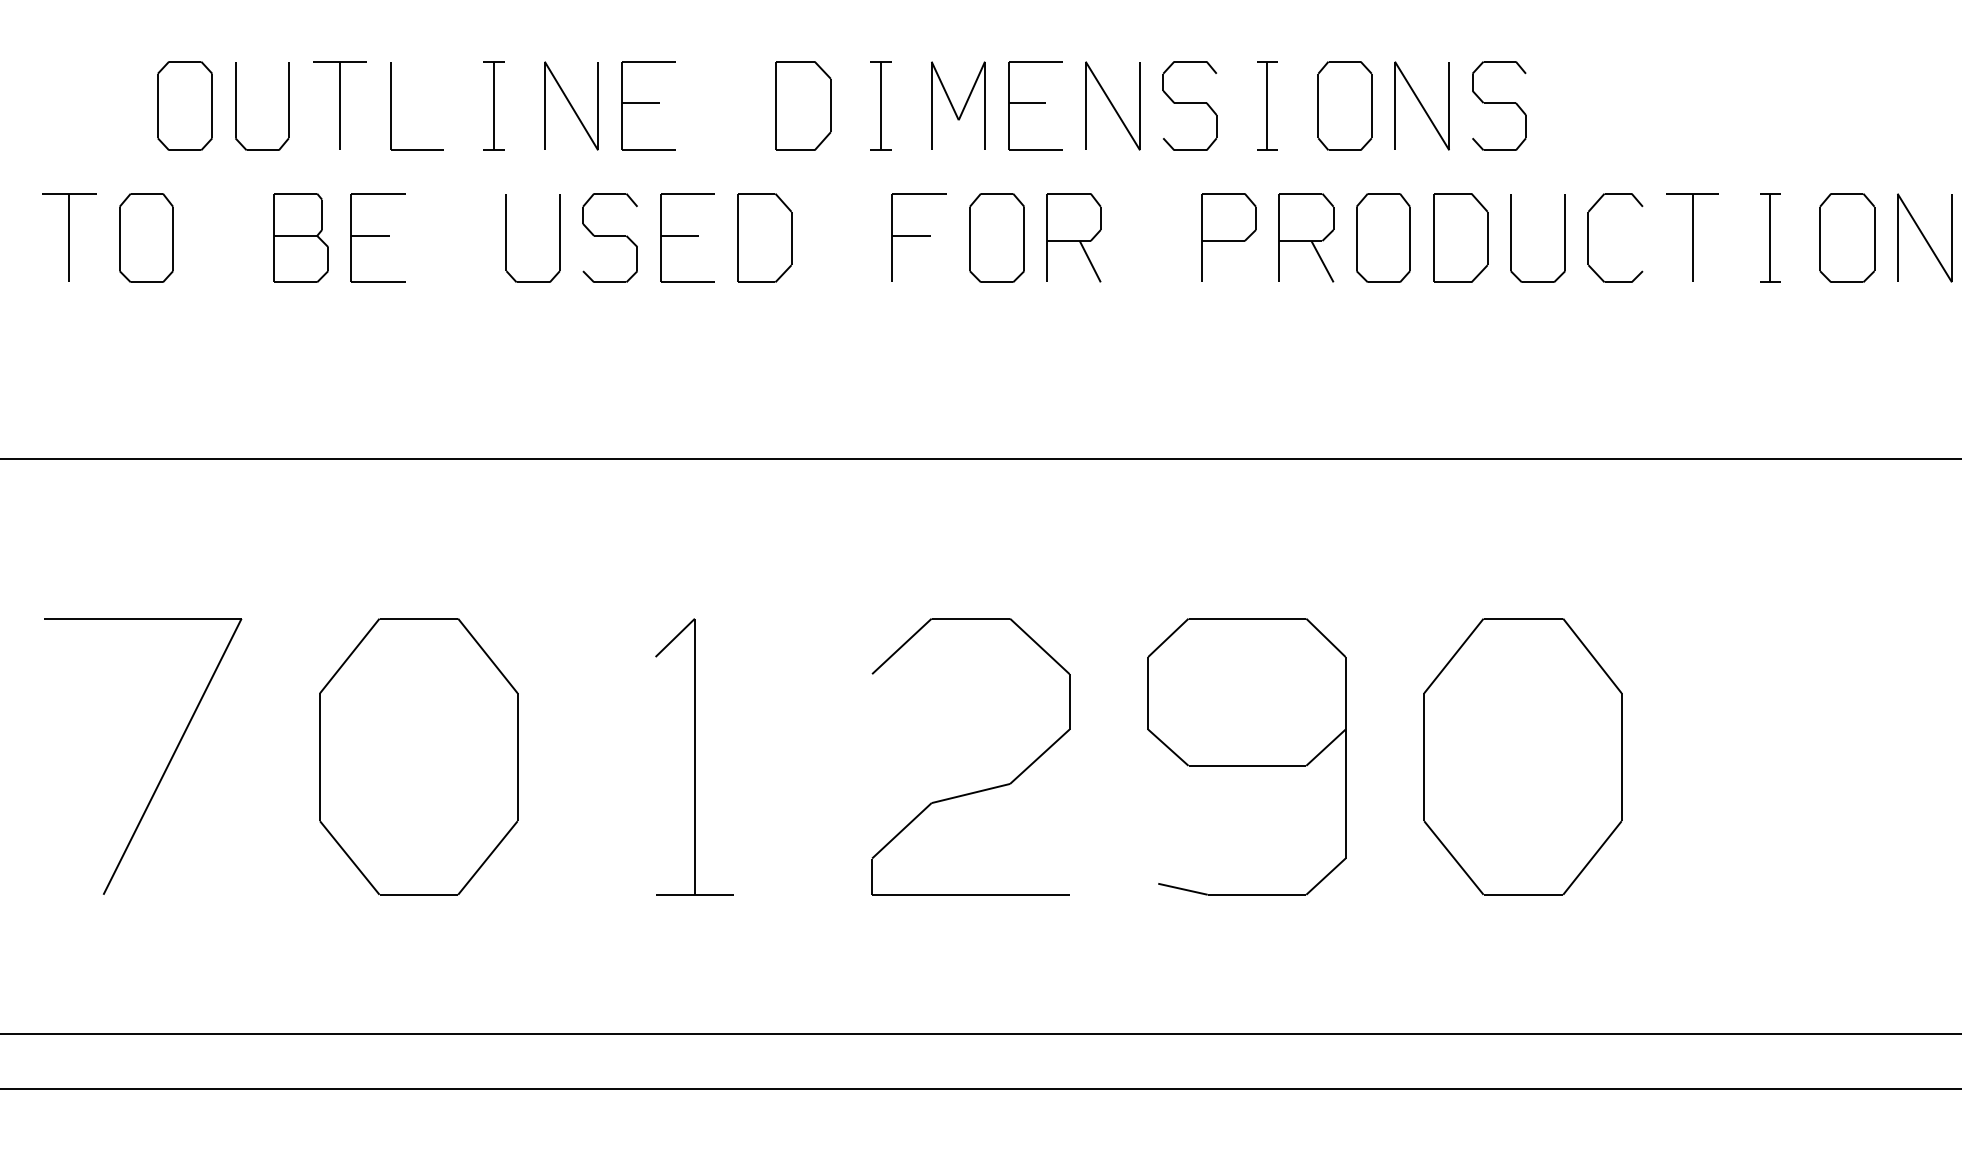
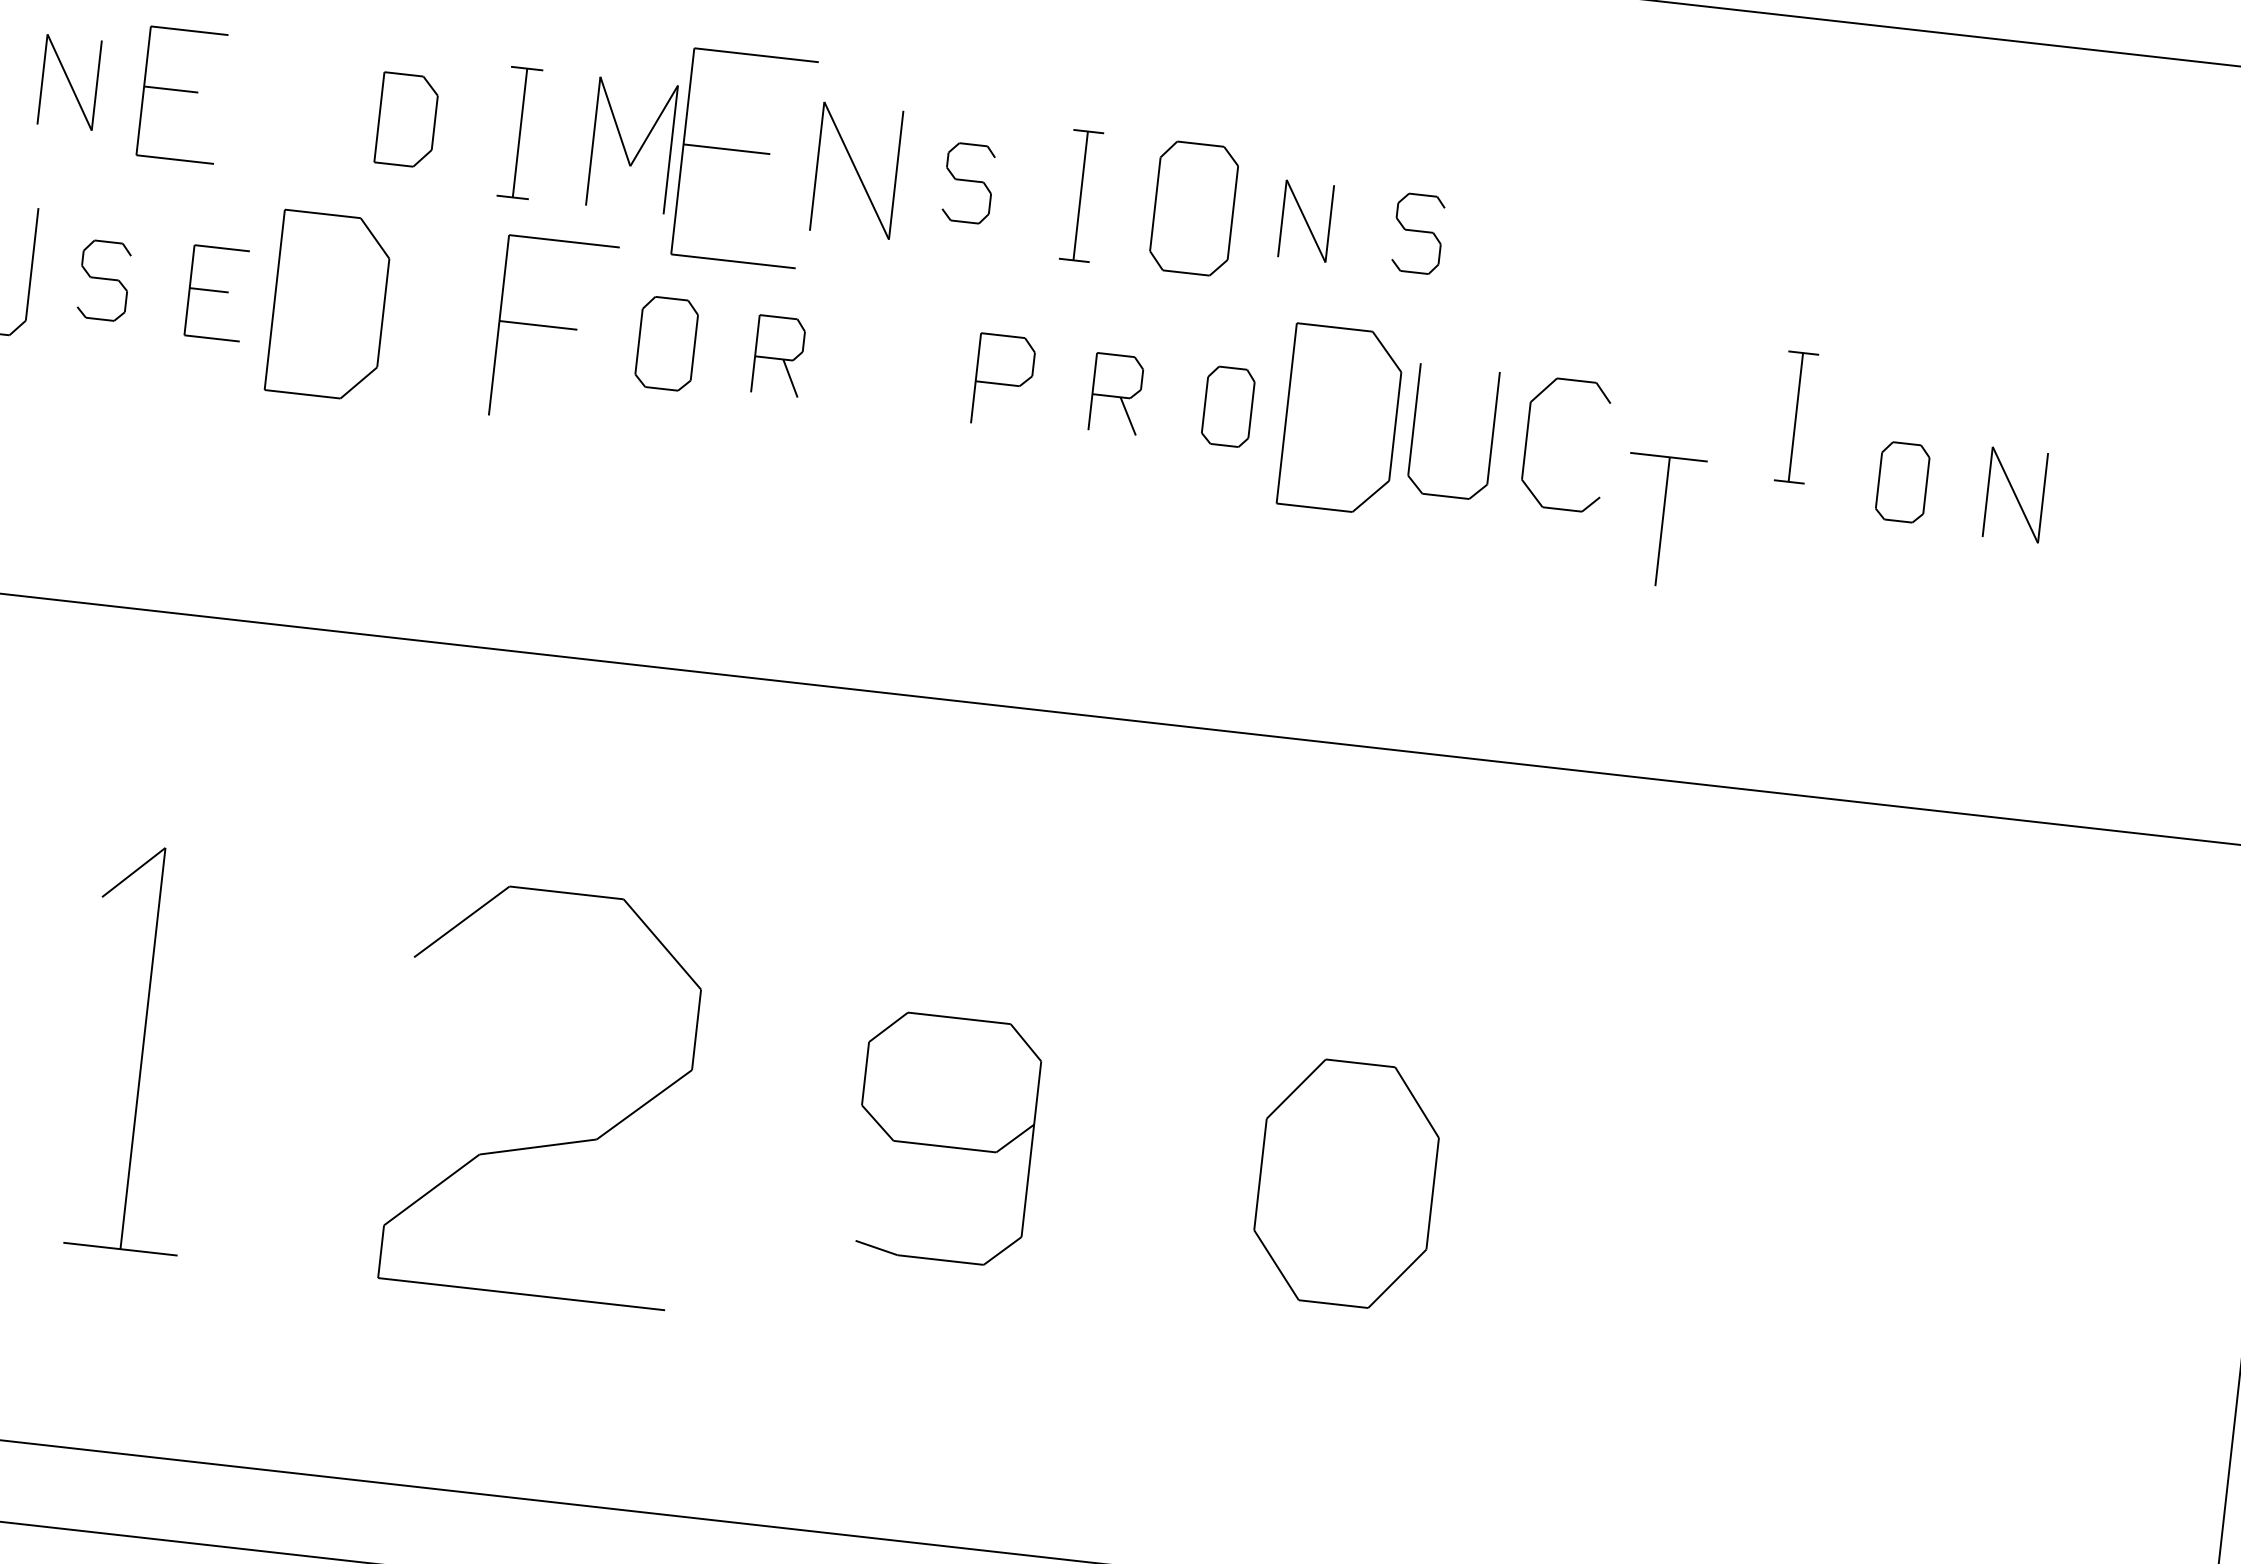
part: (571, 105) -> (69, 81), size x0.7
part: (803, 105) -> (407, 119), size x0.7
part: (1035, 105) -> (744, 157), size x1.6
part: (1189, 105) -> (968, 182), size x0.6
part: (1421, 105) -> (1305, 220), size x0.6
part: (1499, 105) -> (1418, 233), size x0.6
part: (609, 237) -> (103, 279), size x0.6
part: (687, 237) -> (216, 292), size x0.7
part: (764, 237) -> (328, 305), size x1.4
part: (918, 237) -> (552, 330), size x1.4
part: (996, 237) -> (666, 342), size x0.7
part: (1073, 237) -> (777, 355), size x0.6
part: (1228, 237) -> (1003, 380), size x0.7
part: (1306, 237) -> (1116, 393), size x0.6
part: (1383, 237) -> (1228, 406), size x0.6
part: (1460, 237) -> (1340, 418), size x1.4
part: (1692, 237) -> (1661, 520), moved
part: (1770, 237) -> (1796, 416), moved
part: (1847, 237) -> (1903, 481), size x0.6
part: (1924, 237) -> (2014, 494), size x0.7
part: (1246, 756) -> (944, 1138), size x0.6
part: (1522, 756) -> (1345, 1183), size x0.6

